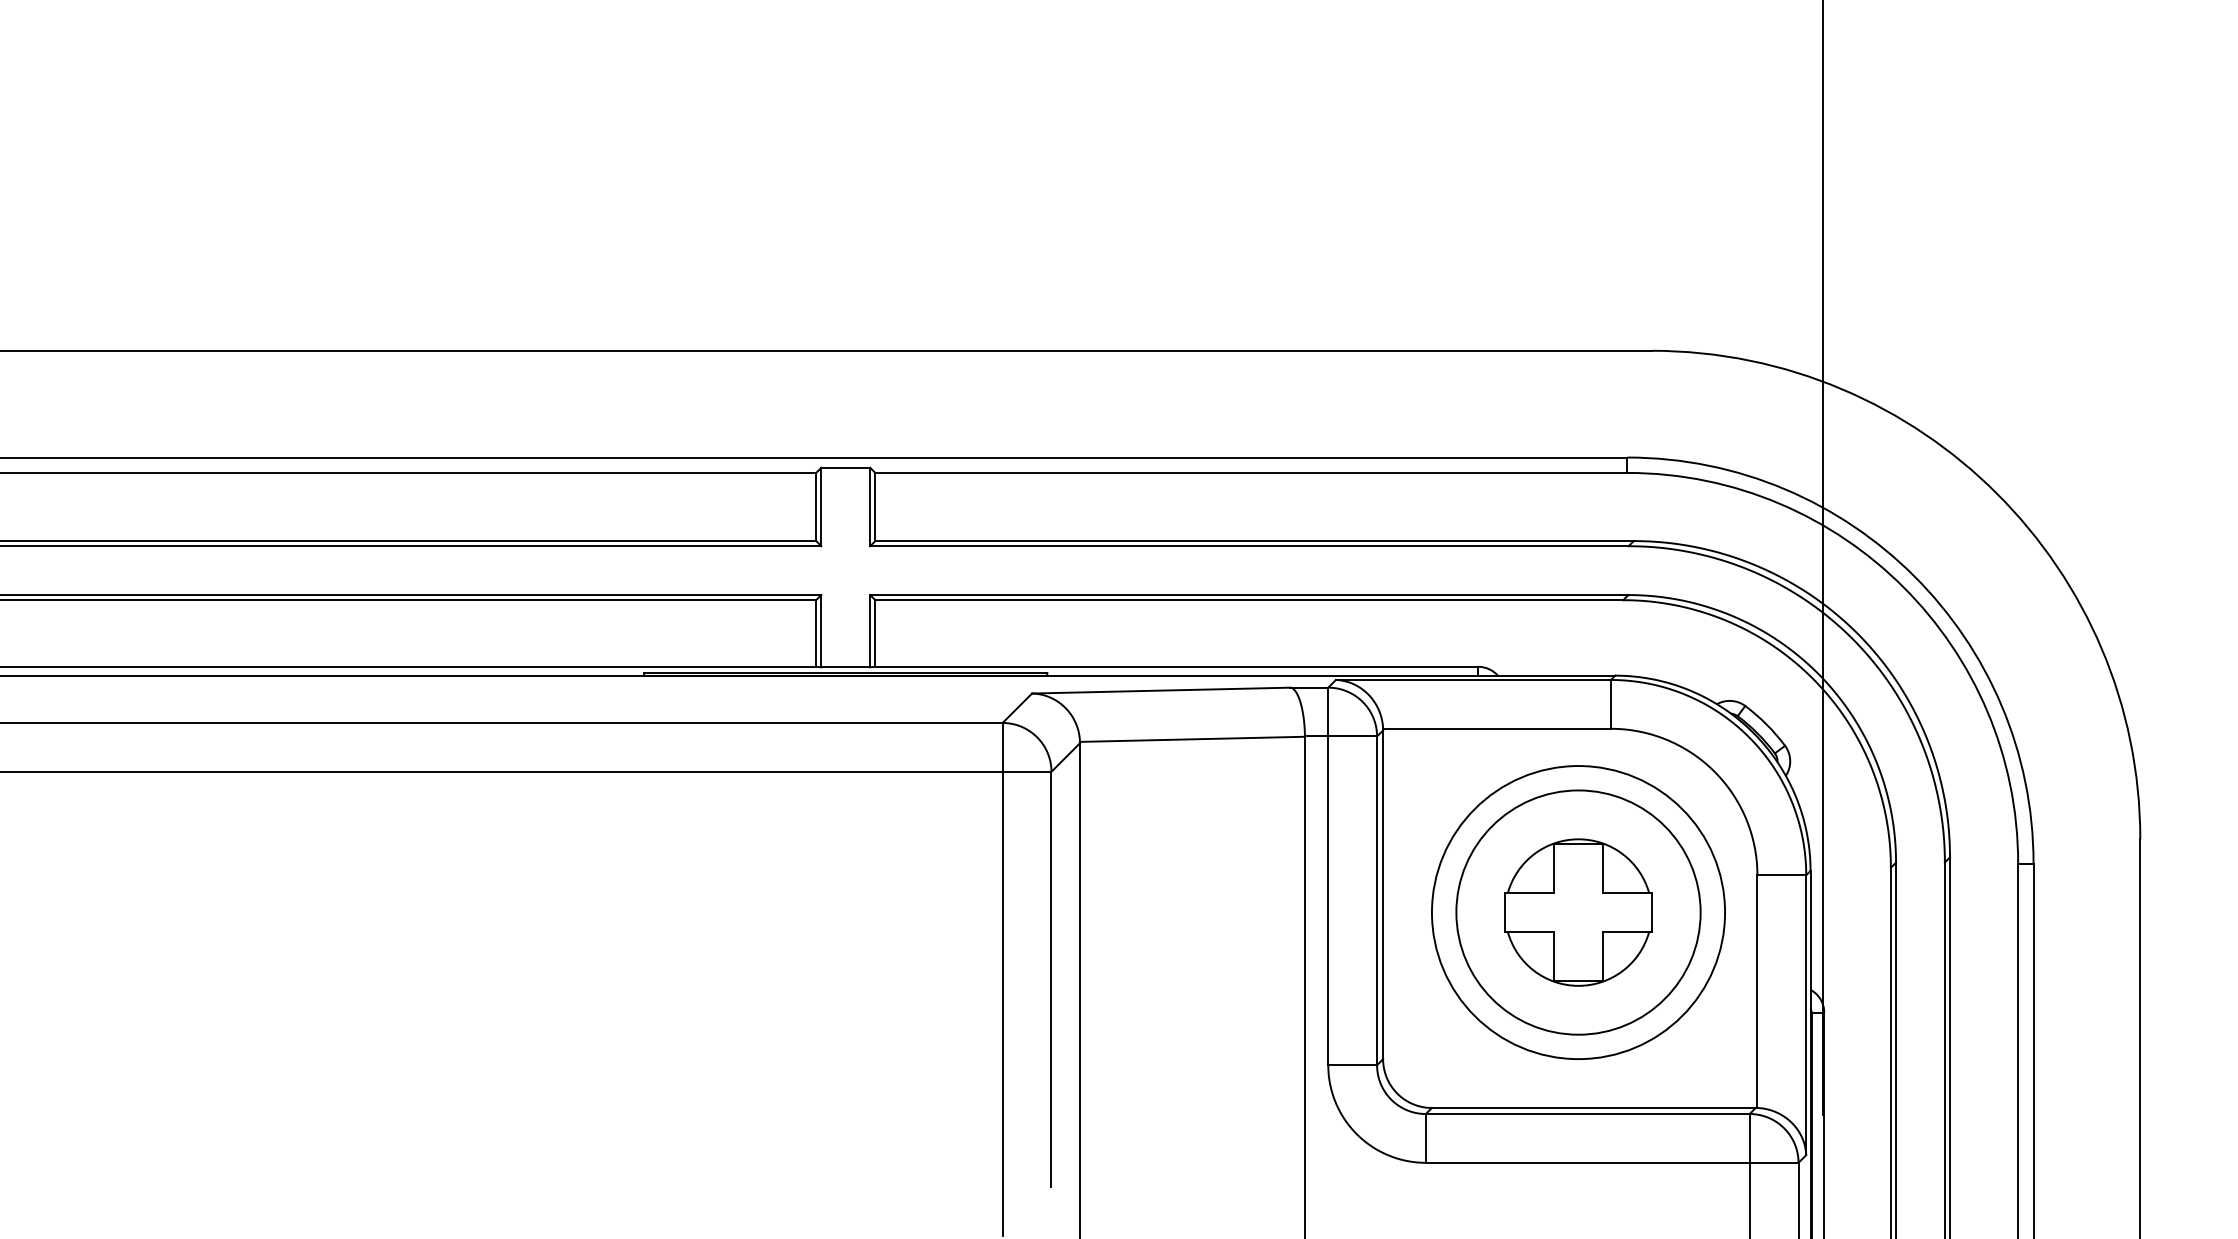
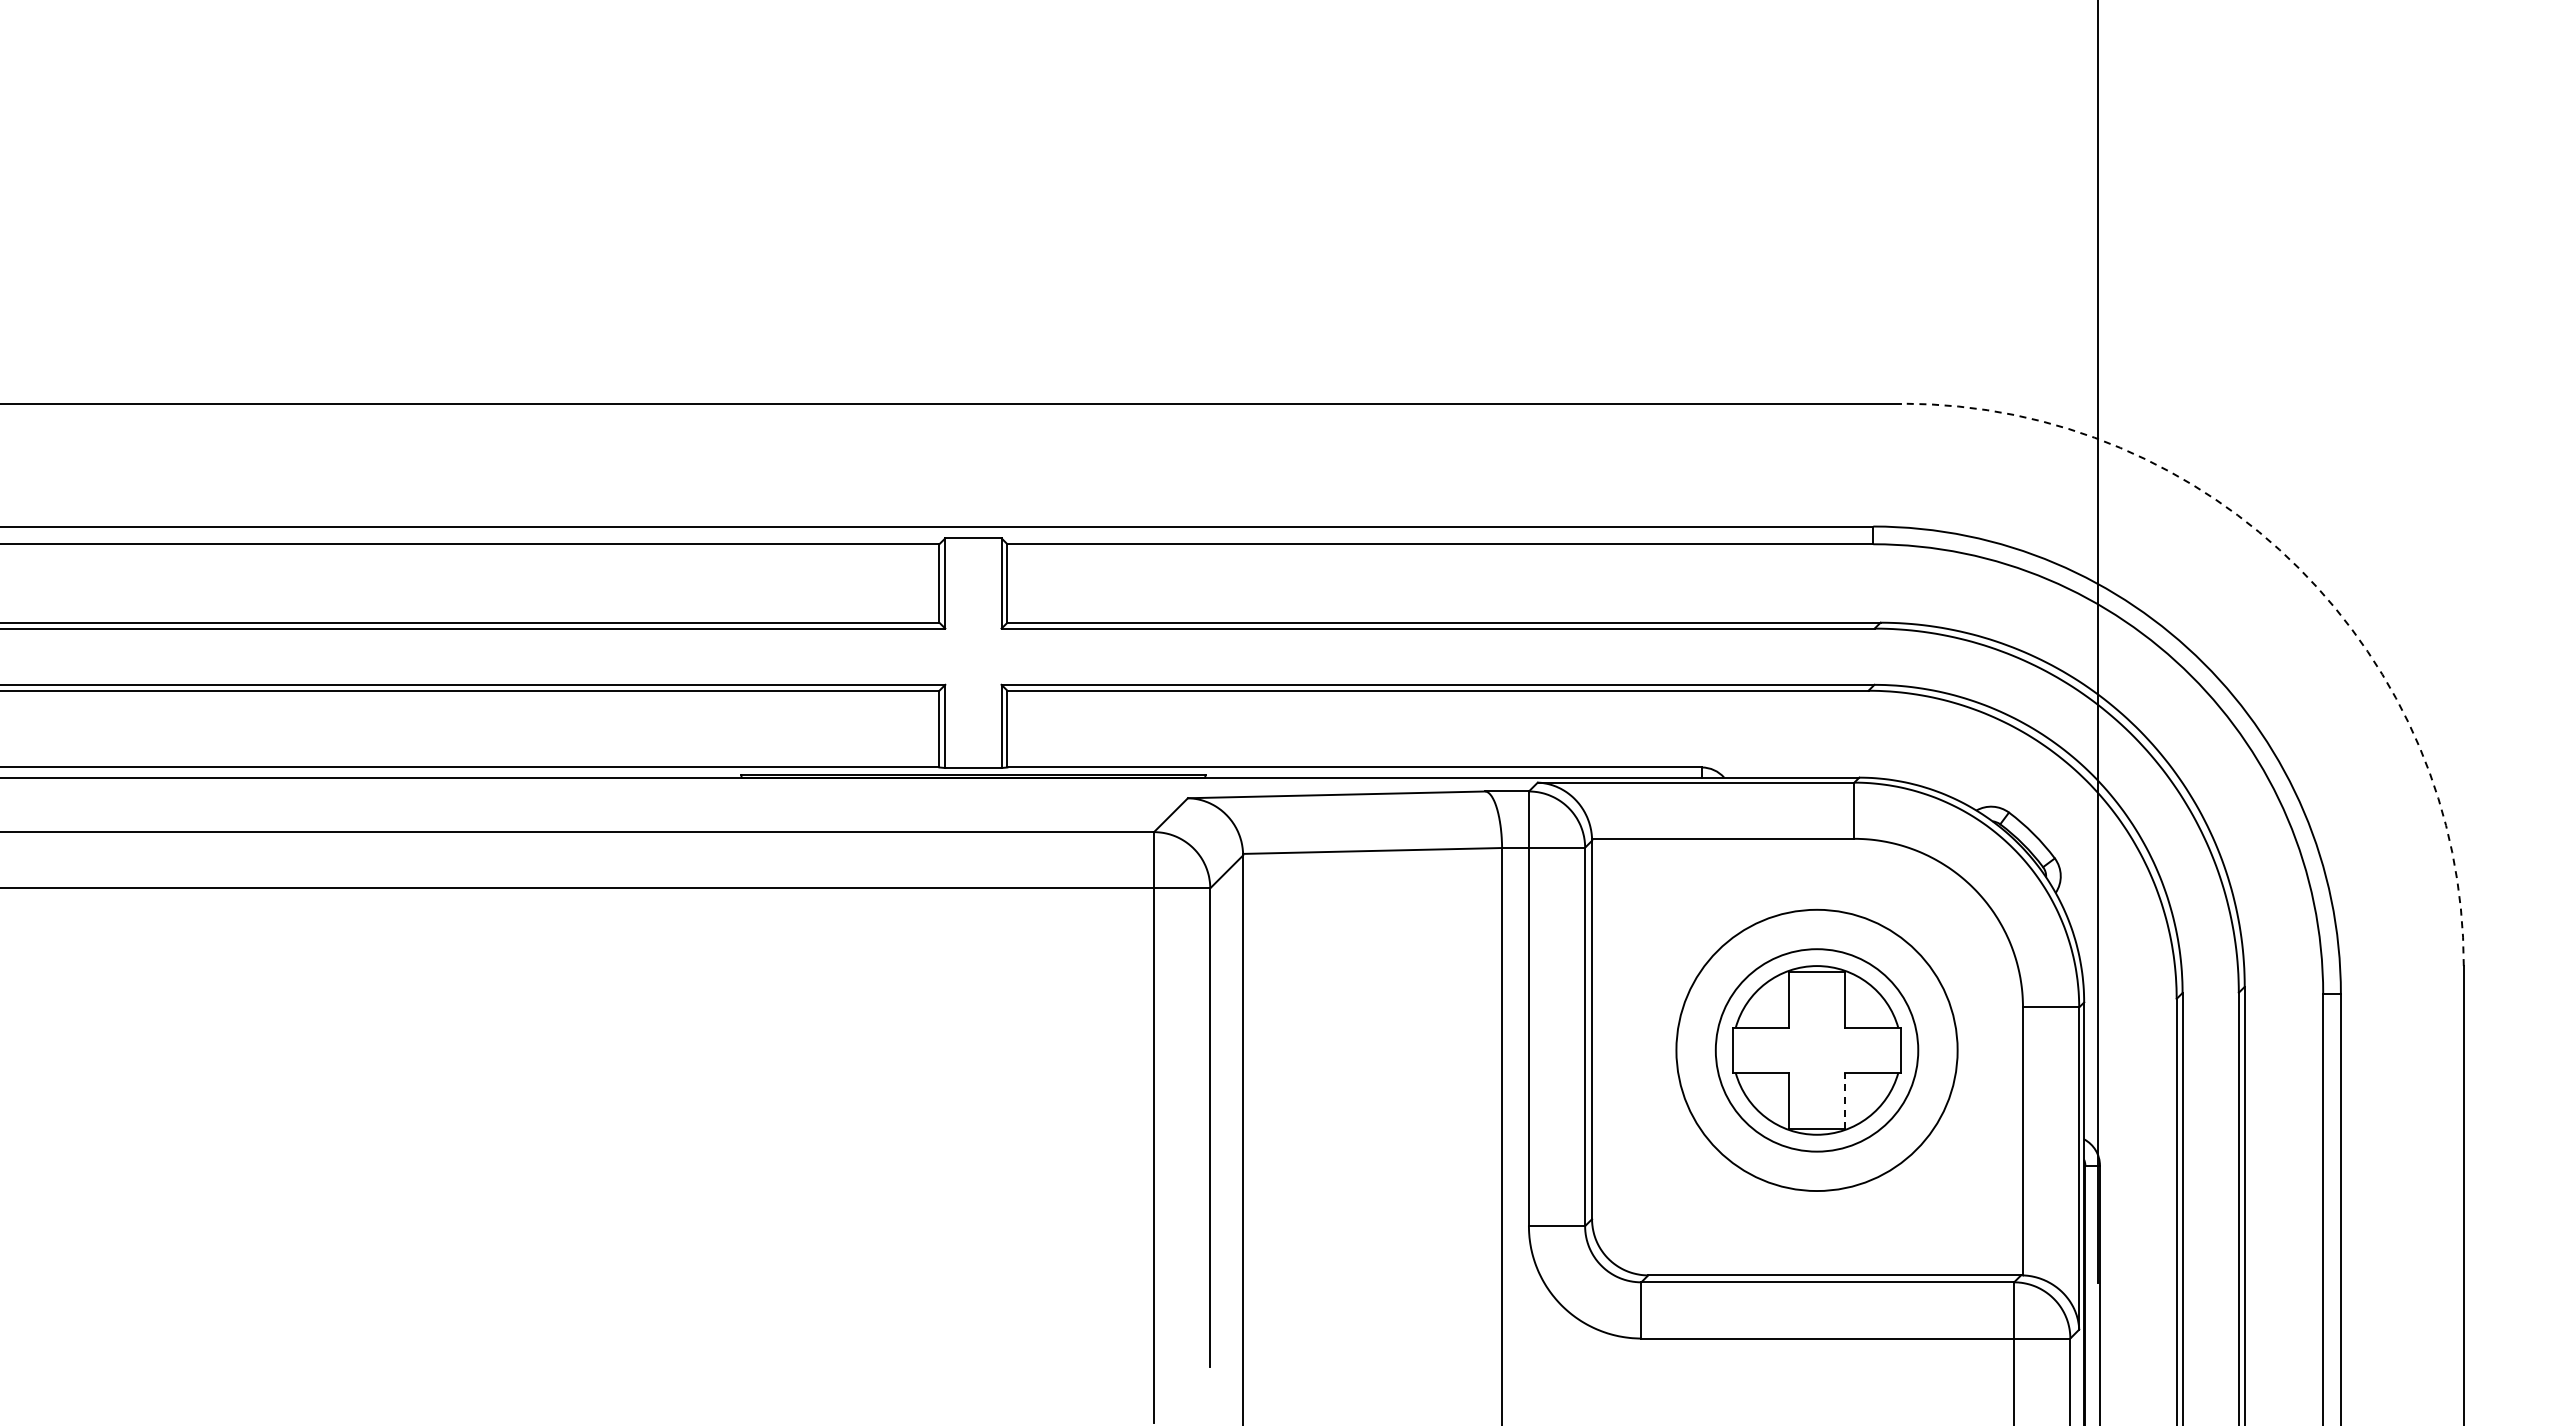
arc: (1997, 493) -> (2299, 568), solid -> dashed
circle: (1578, 912) -> (1816, 1050), size x0.6
line: (1603, 956) -> (1845, 1100), solid -> dashed

